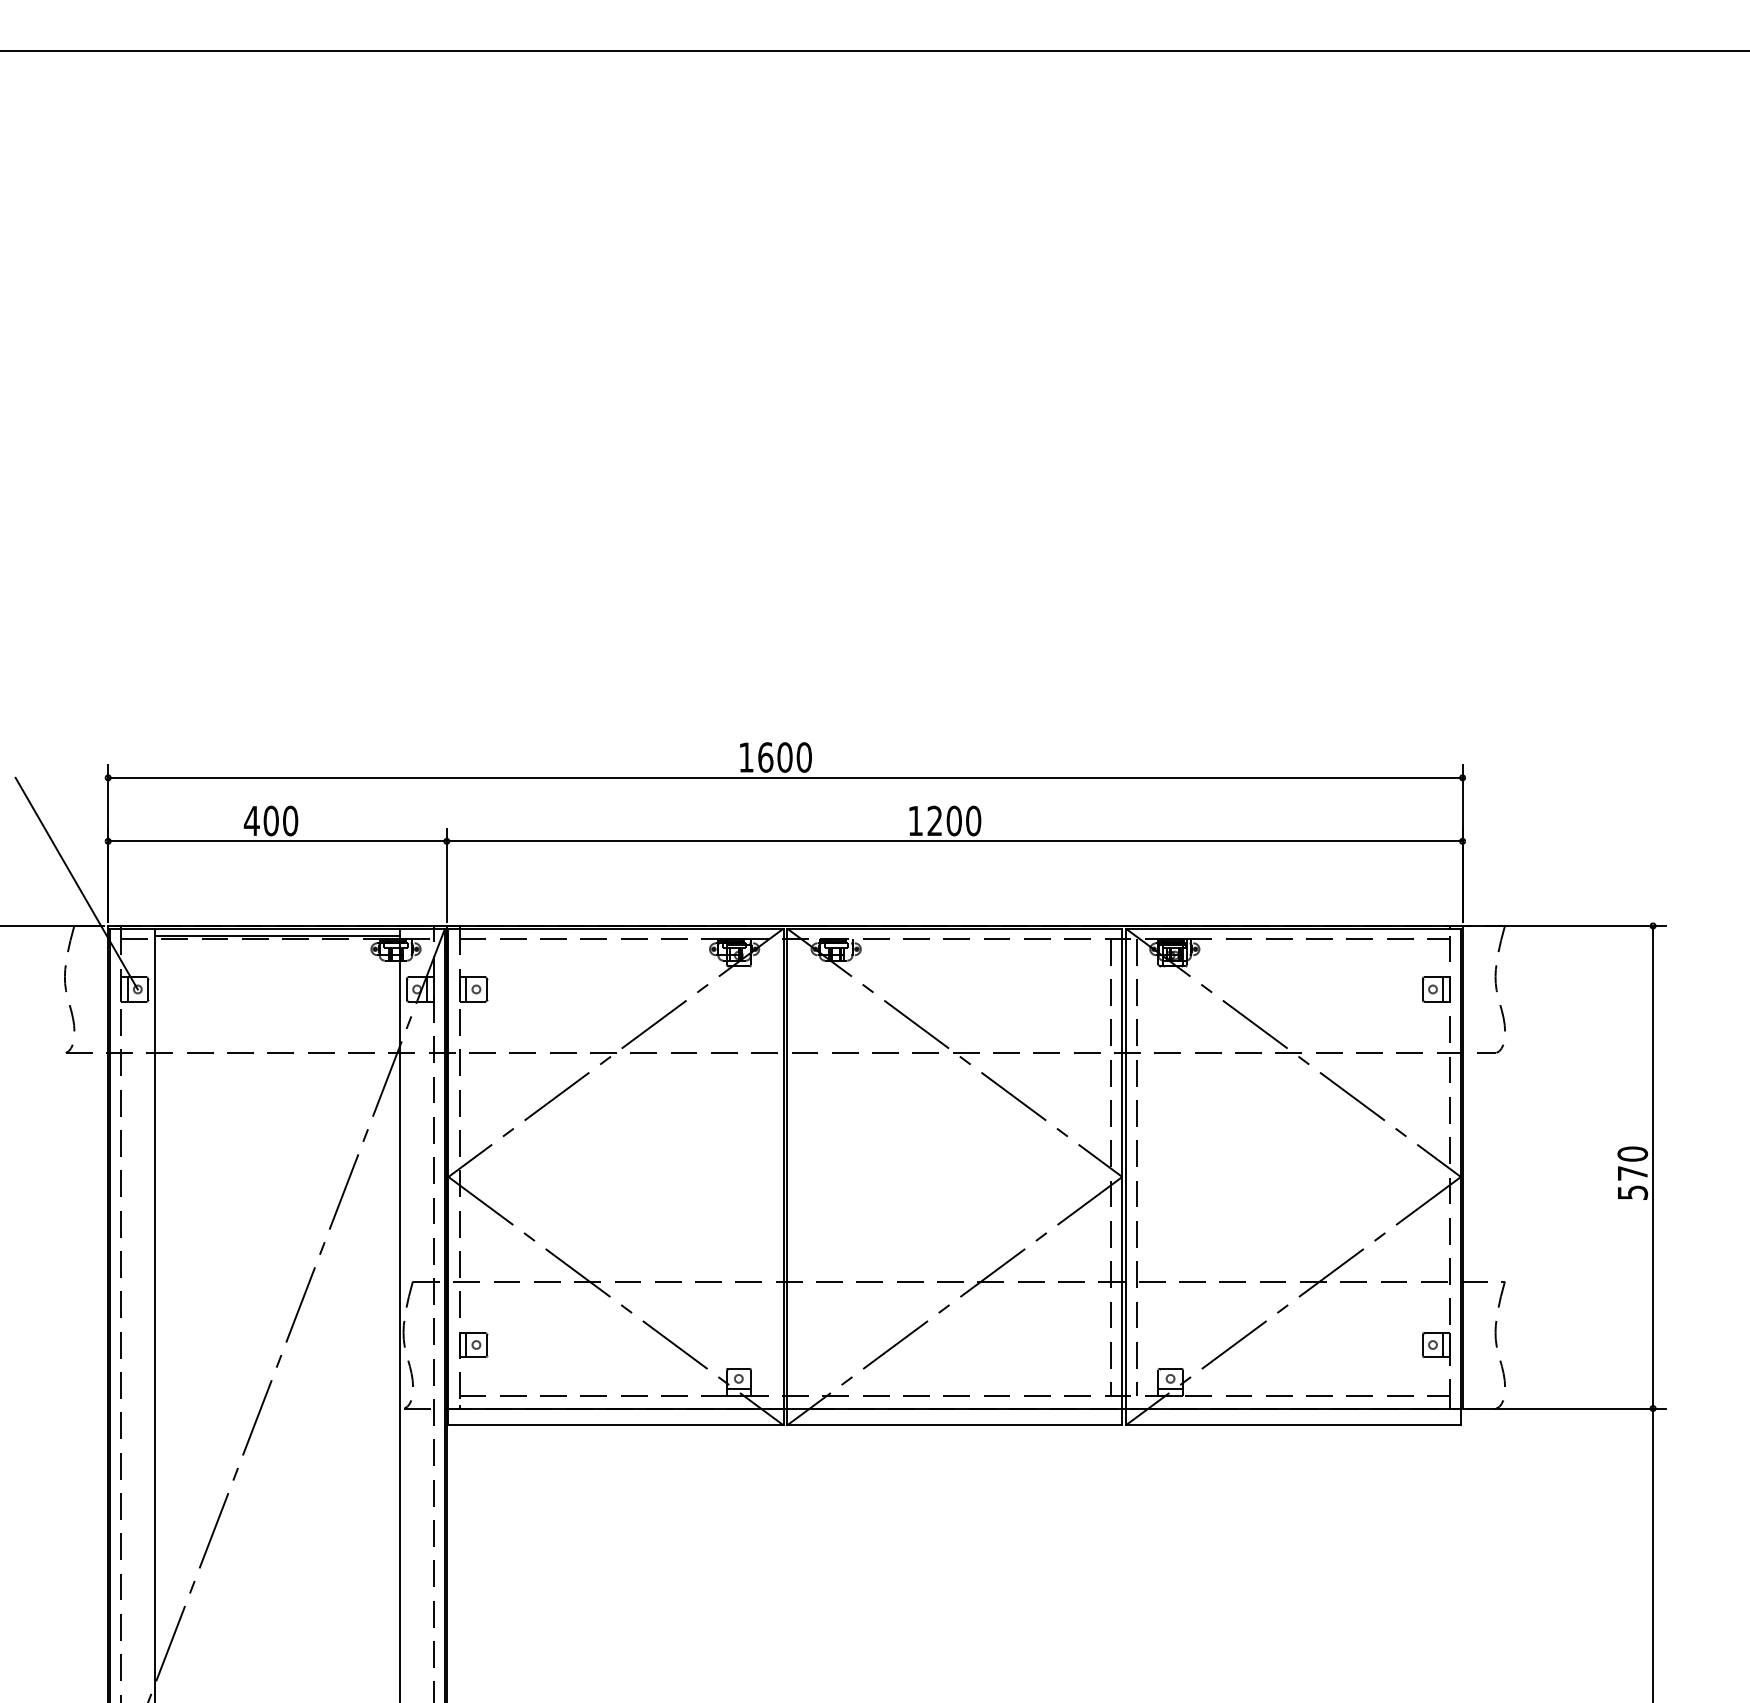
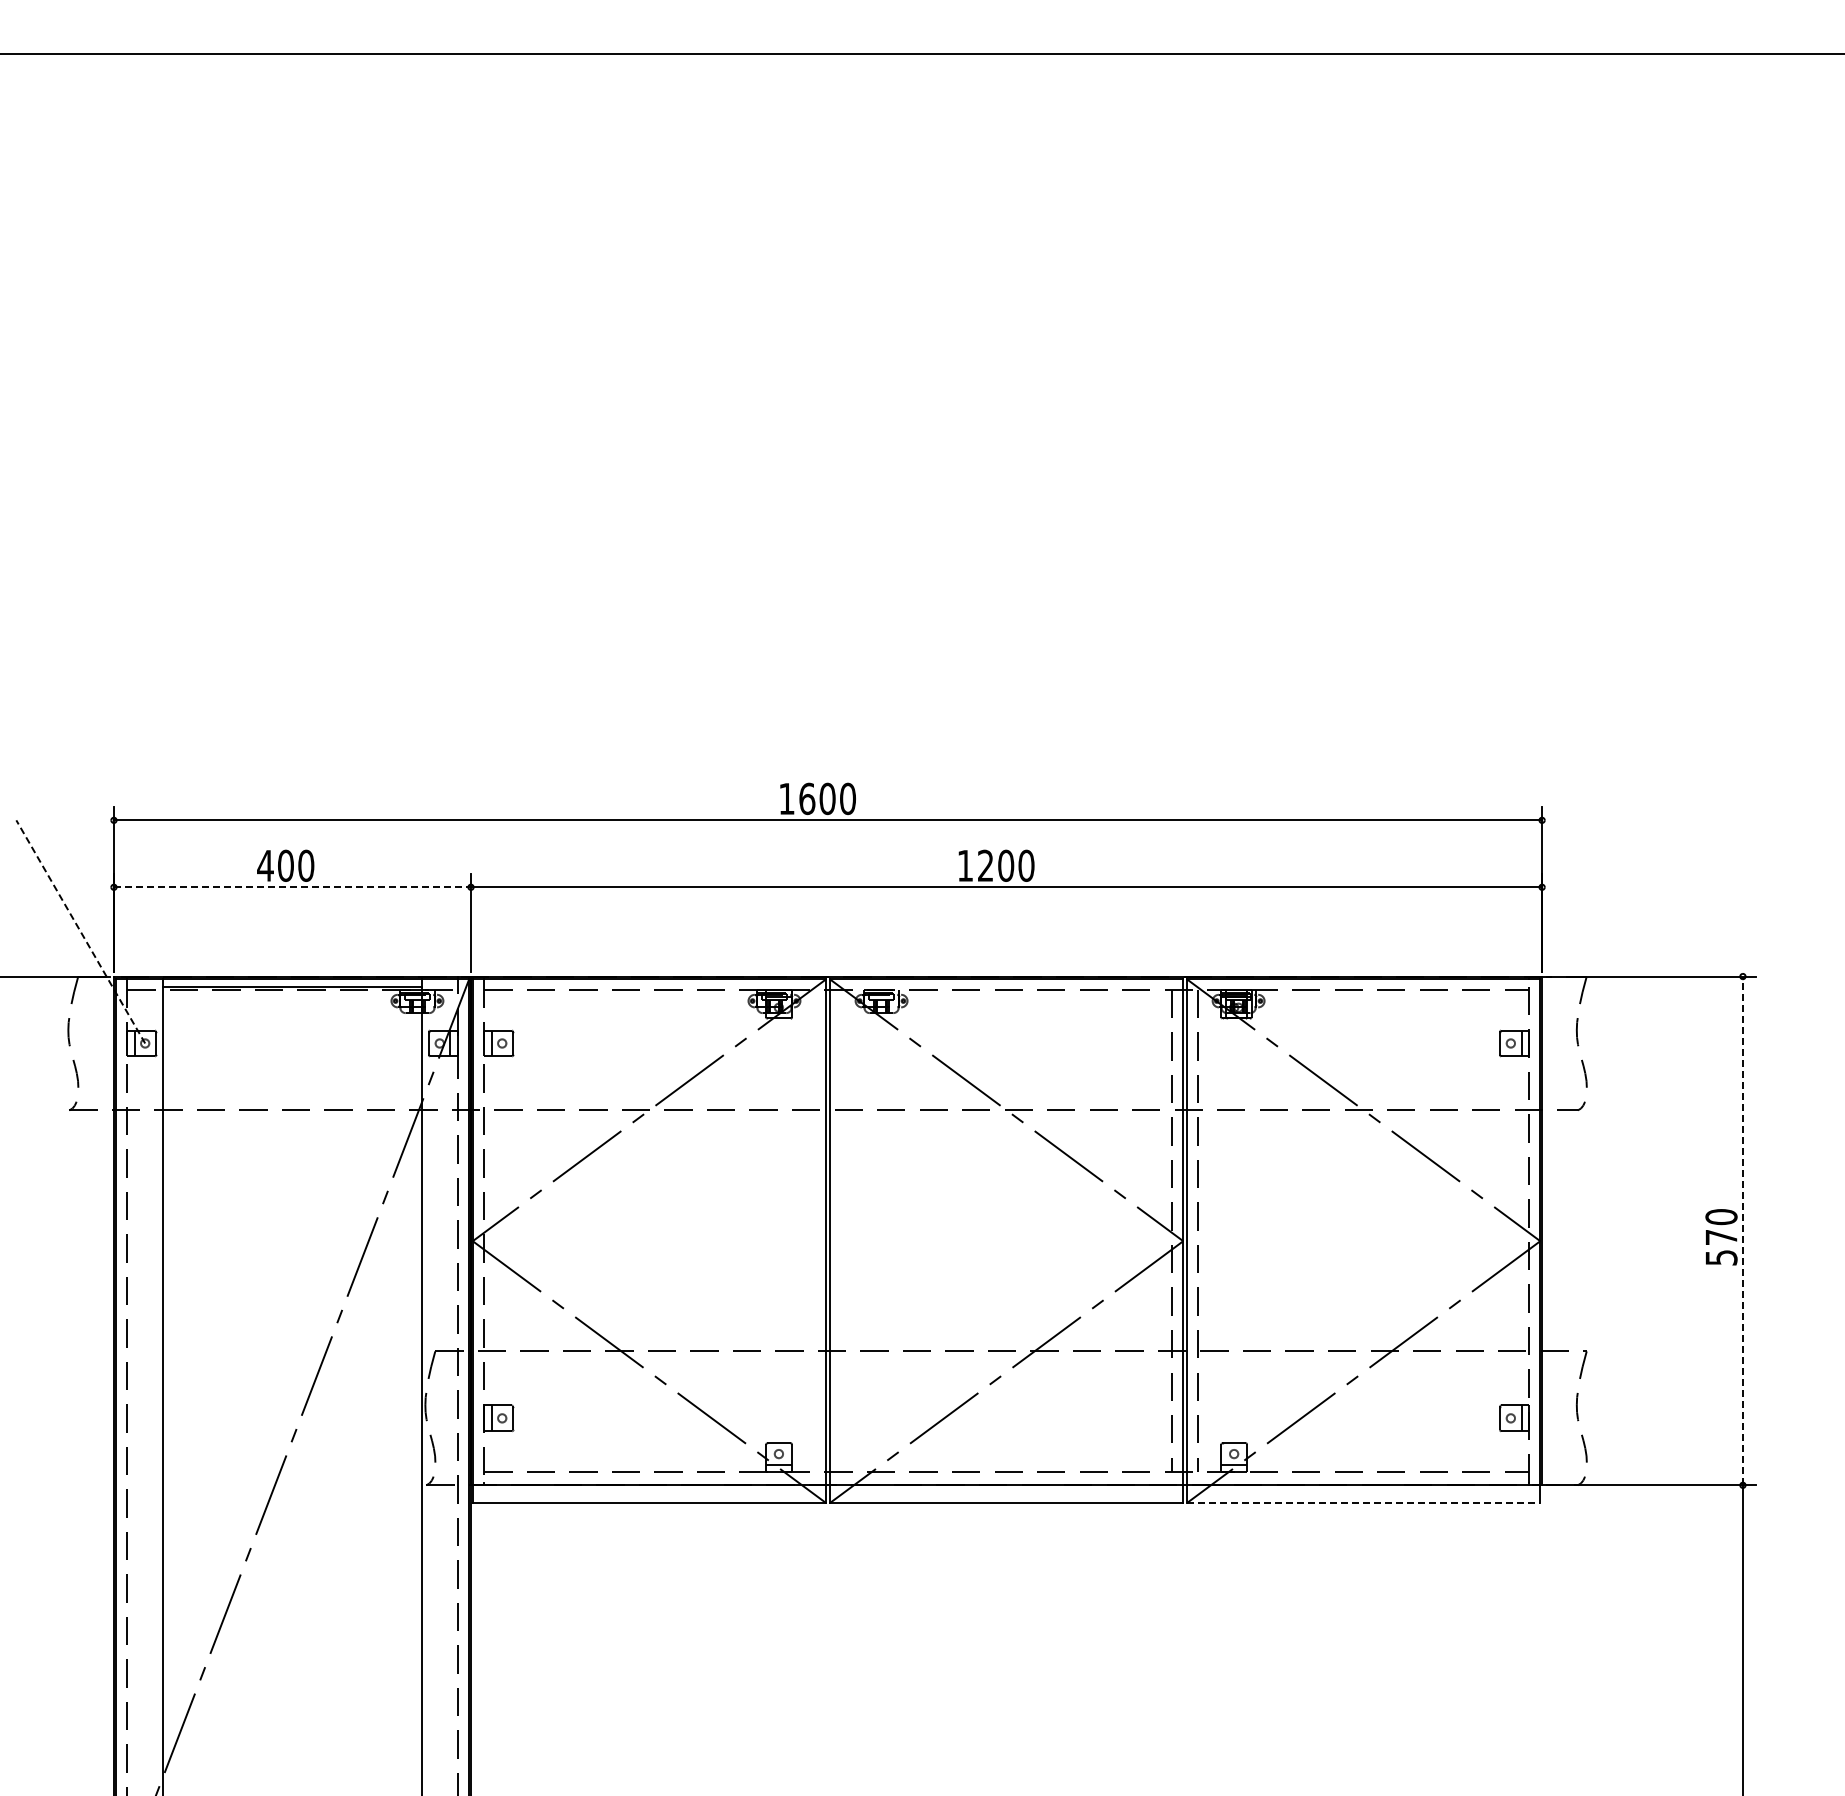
line: (277, 841) -> (292, 887), solid -> dashed
line: (76, 883) -> (80, 931), solid -> dashed
line: (1652, 1166) -> (1742, 1230), solid -> dashed
line: (1293, 1425) -> (1363, 1503), solid -> dashed

